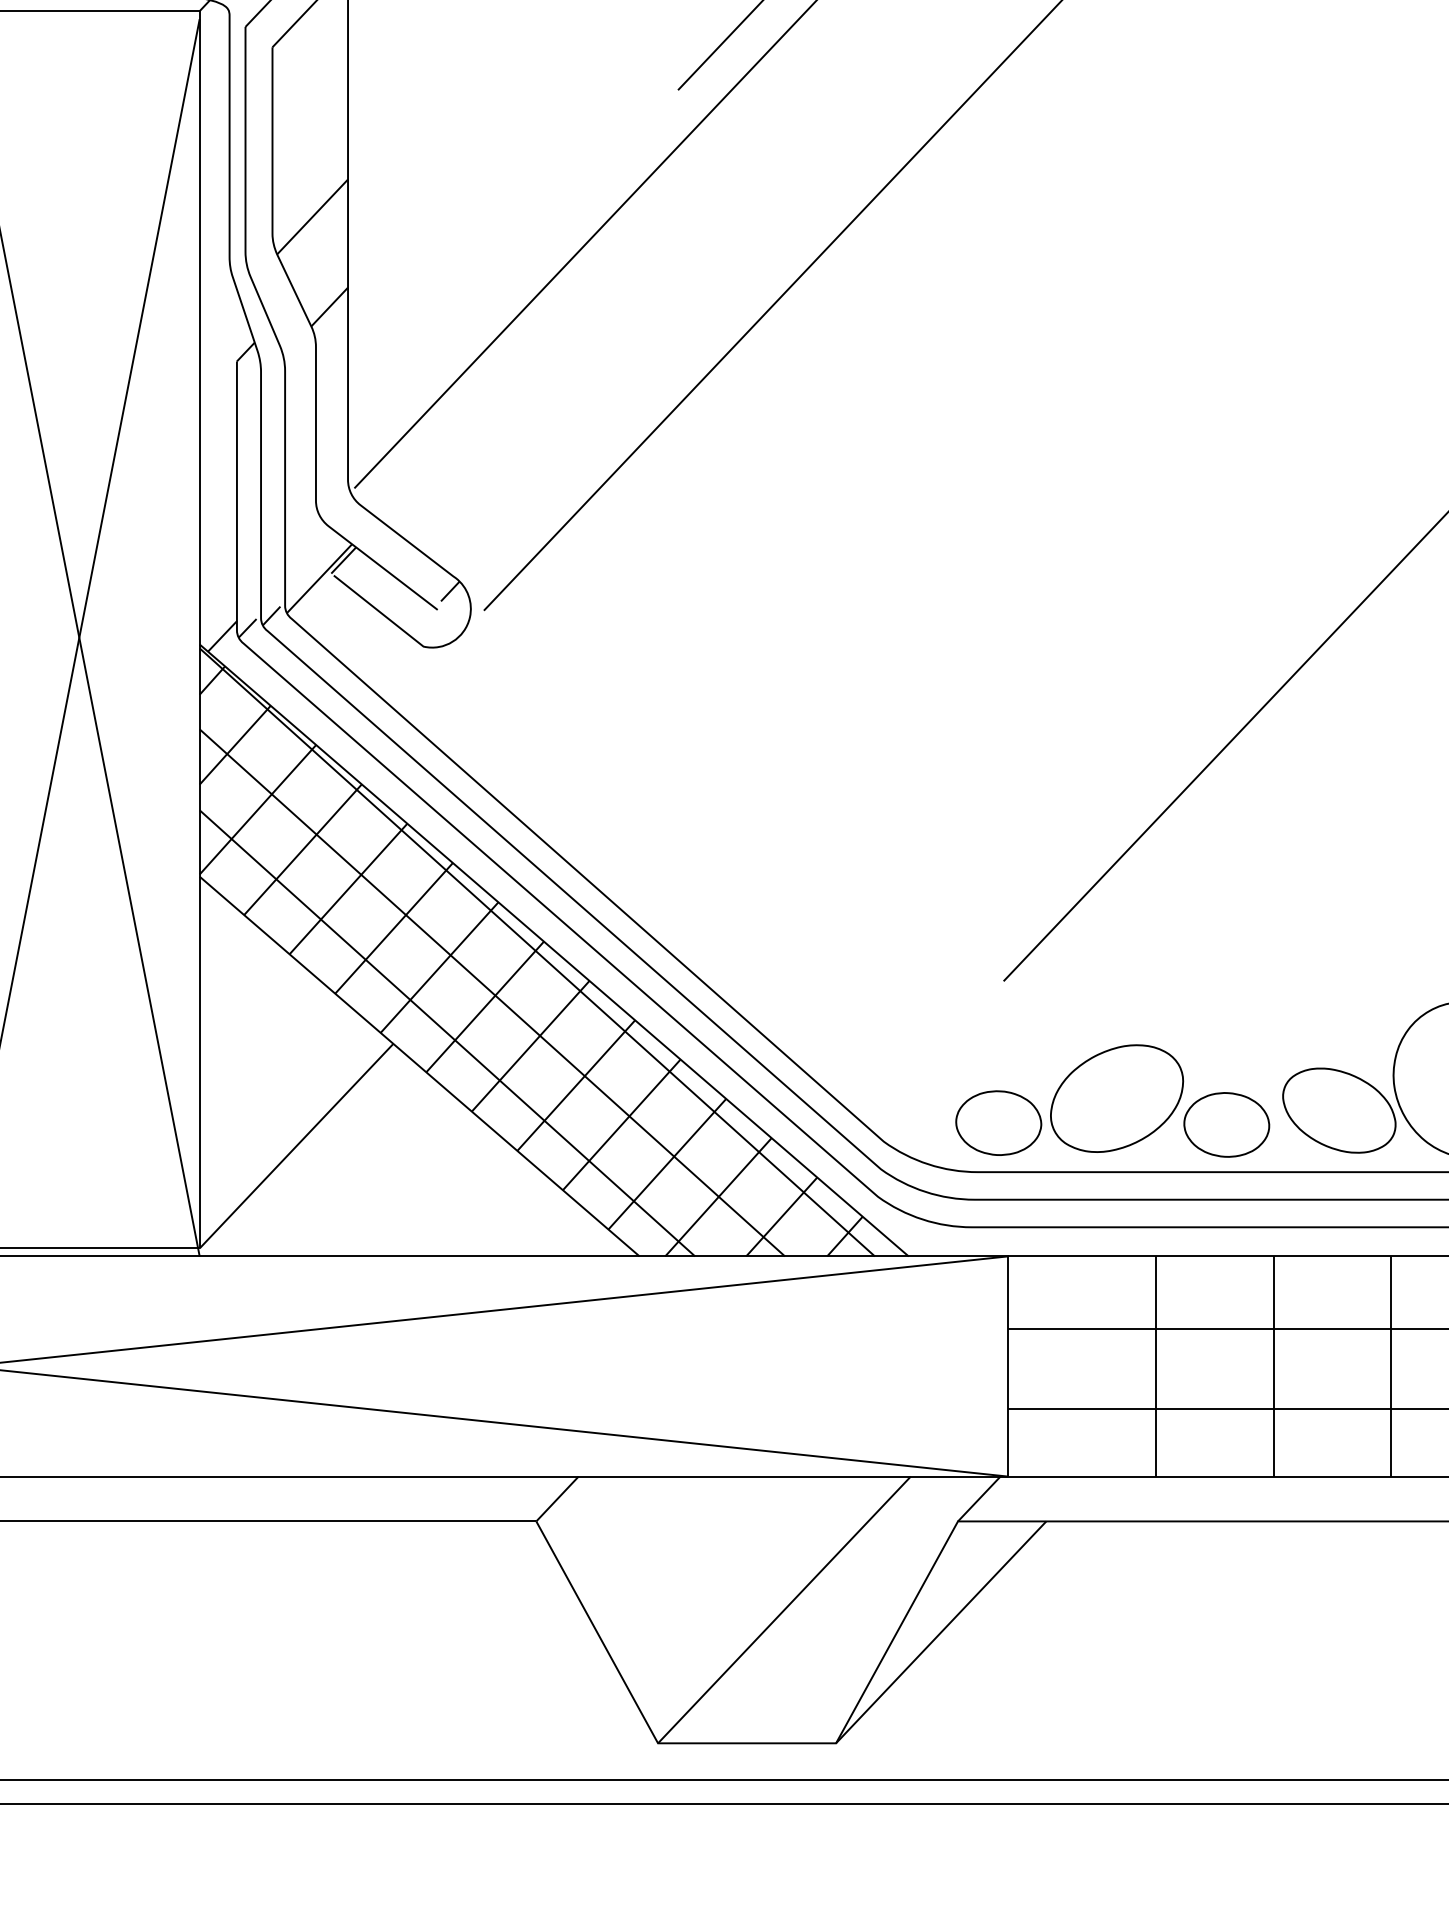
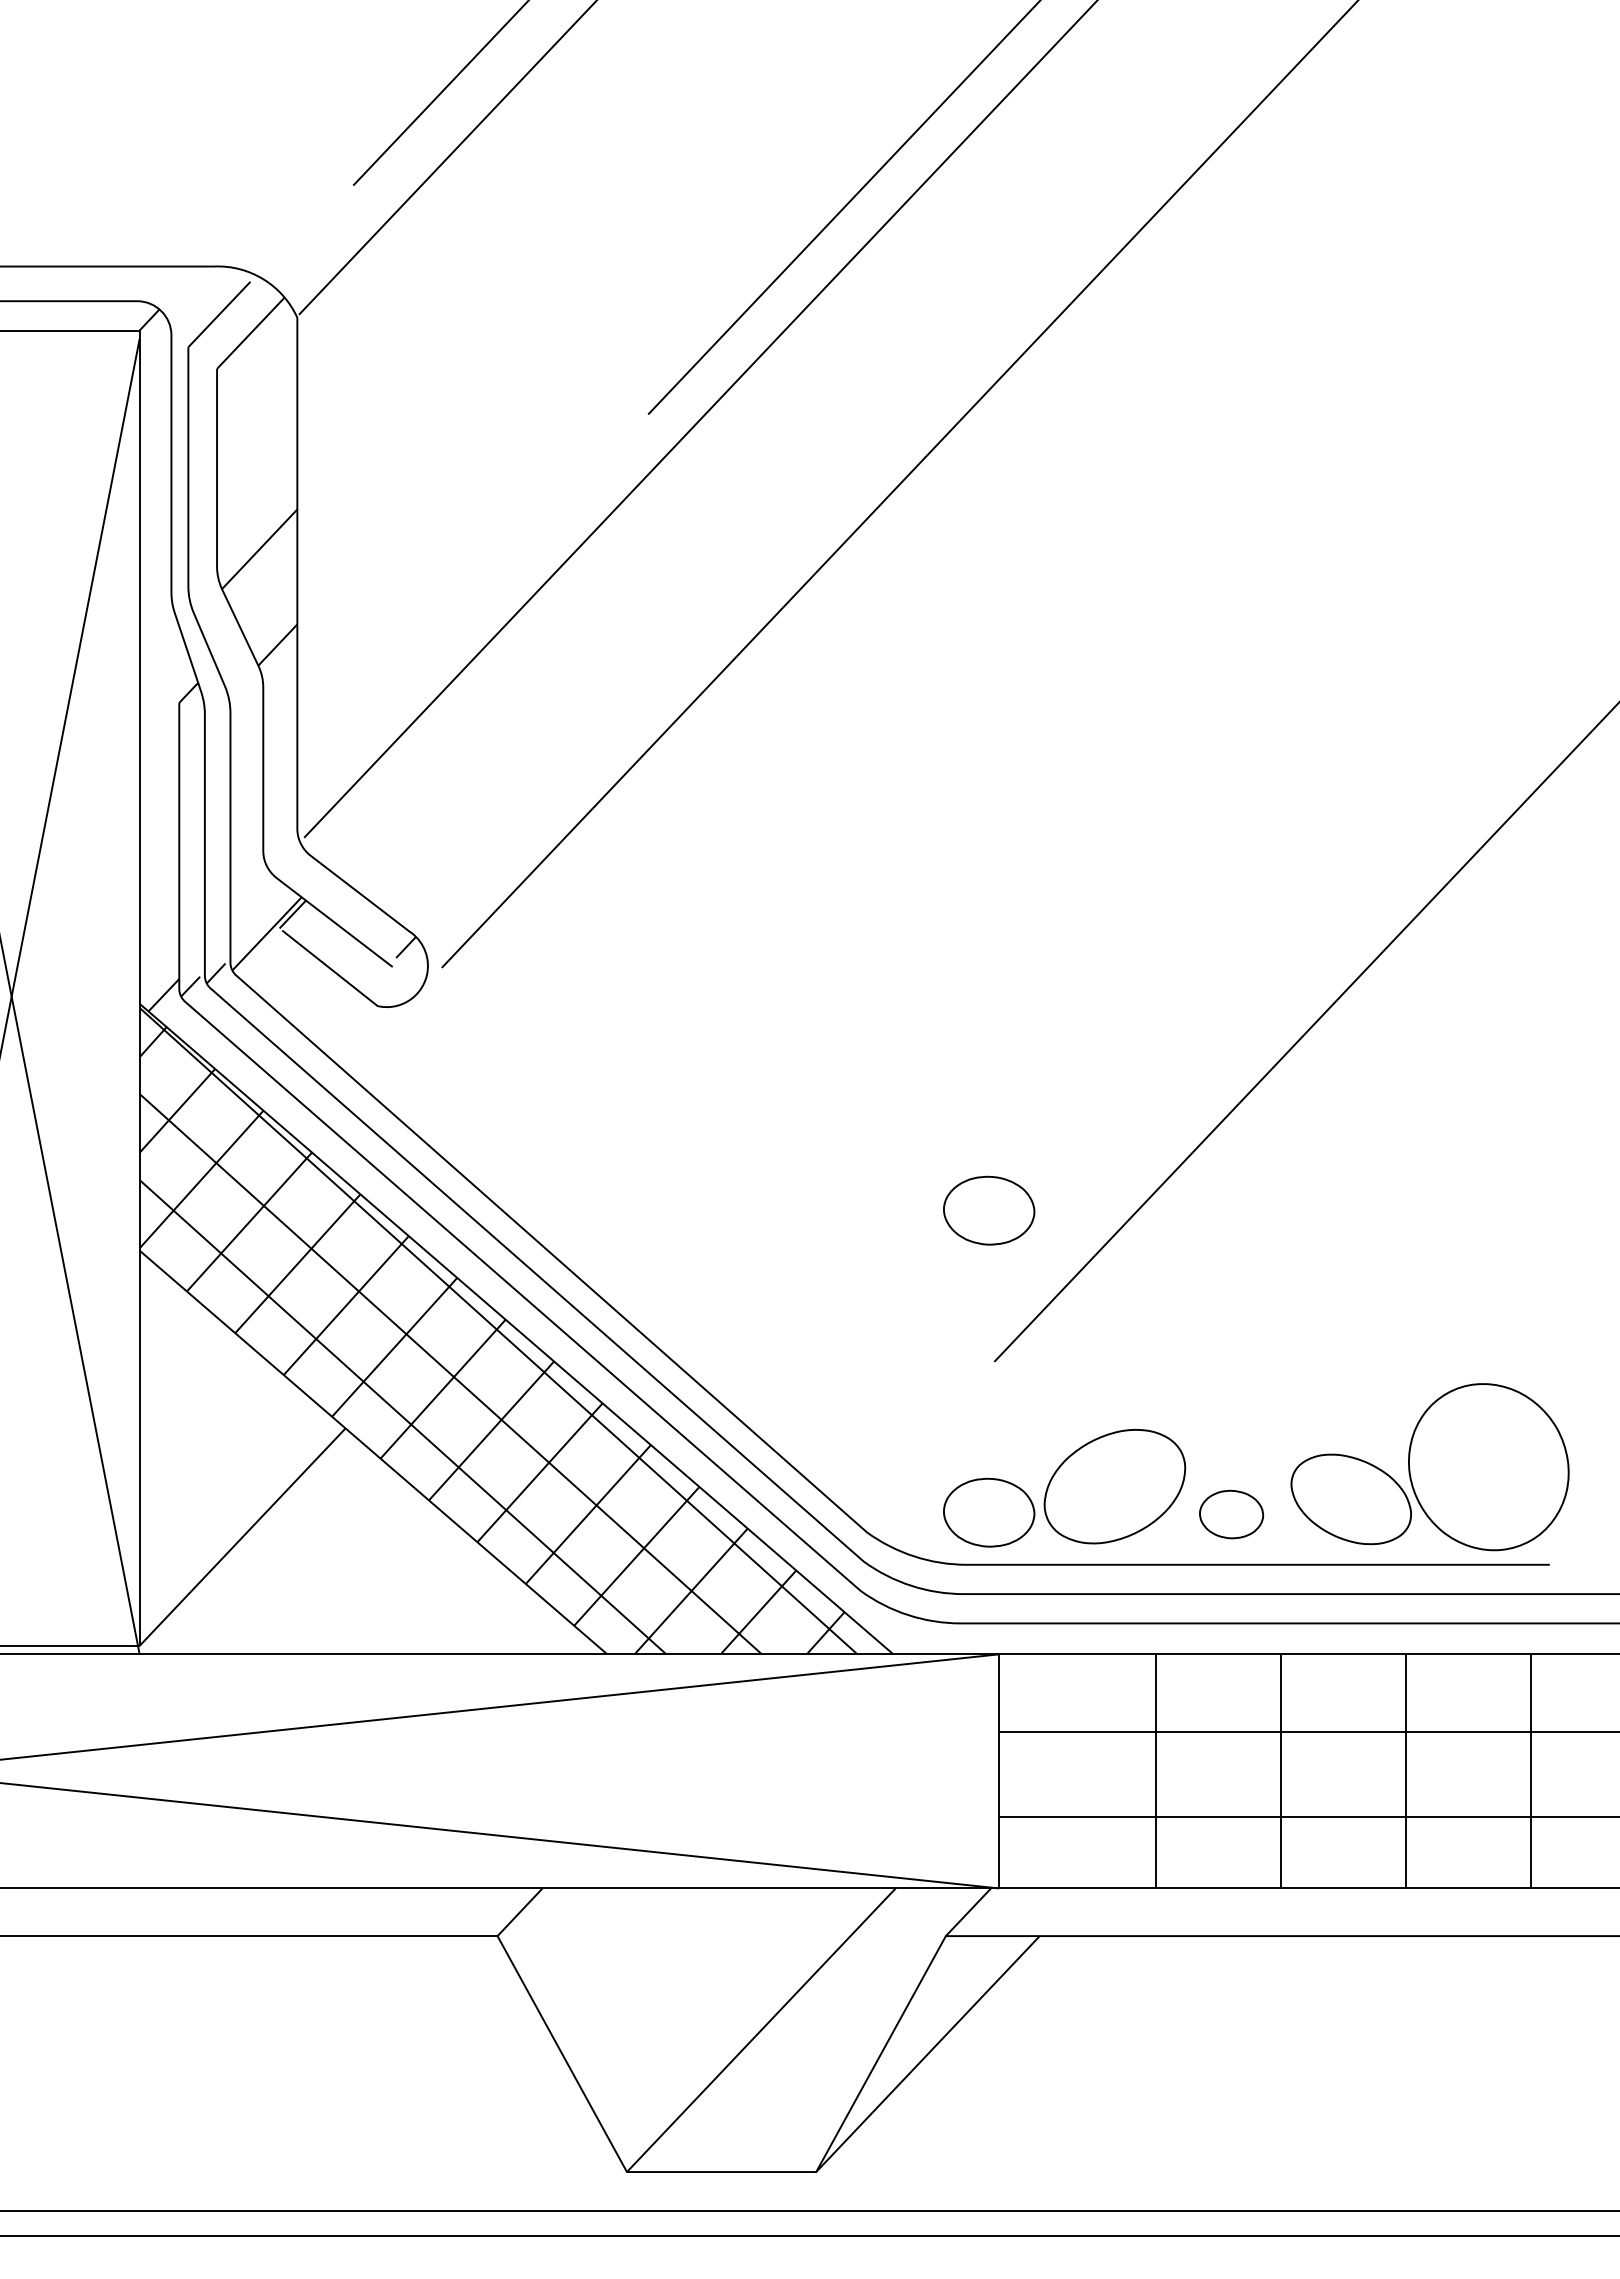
part: (999, 838) -> (989, 1210), added
part: (1226, 1124) -> (1231, 1514), size x0.7

